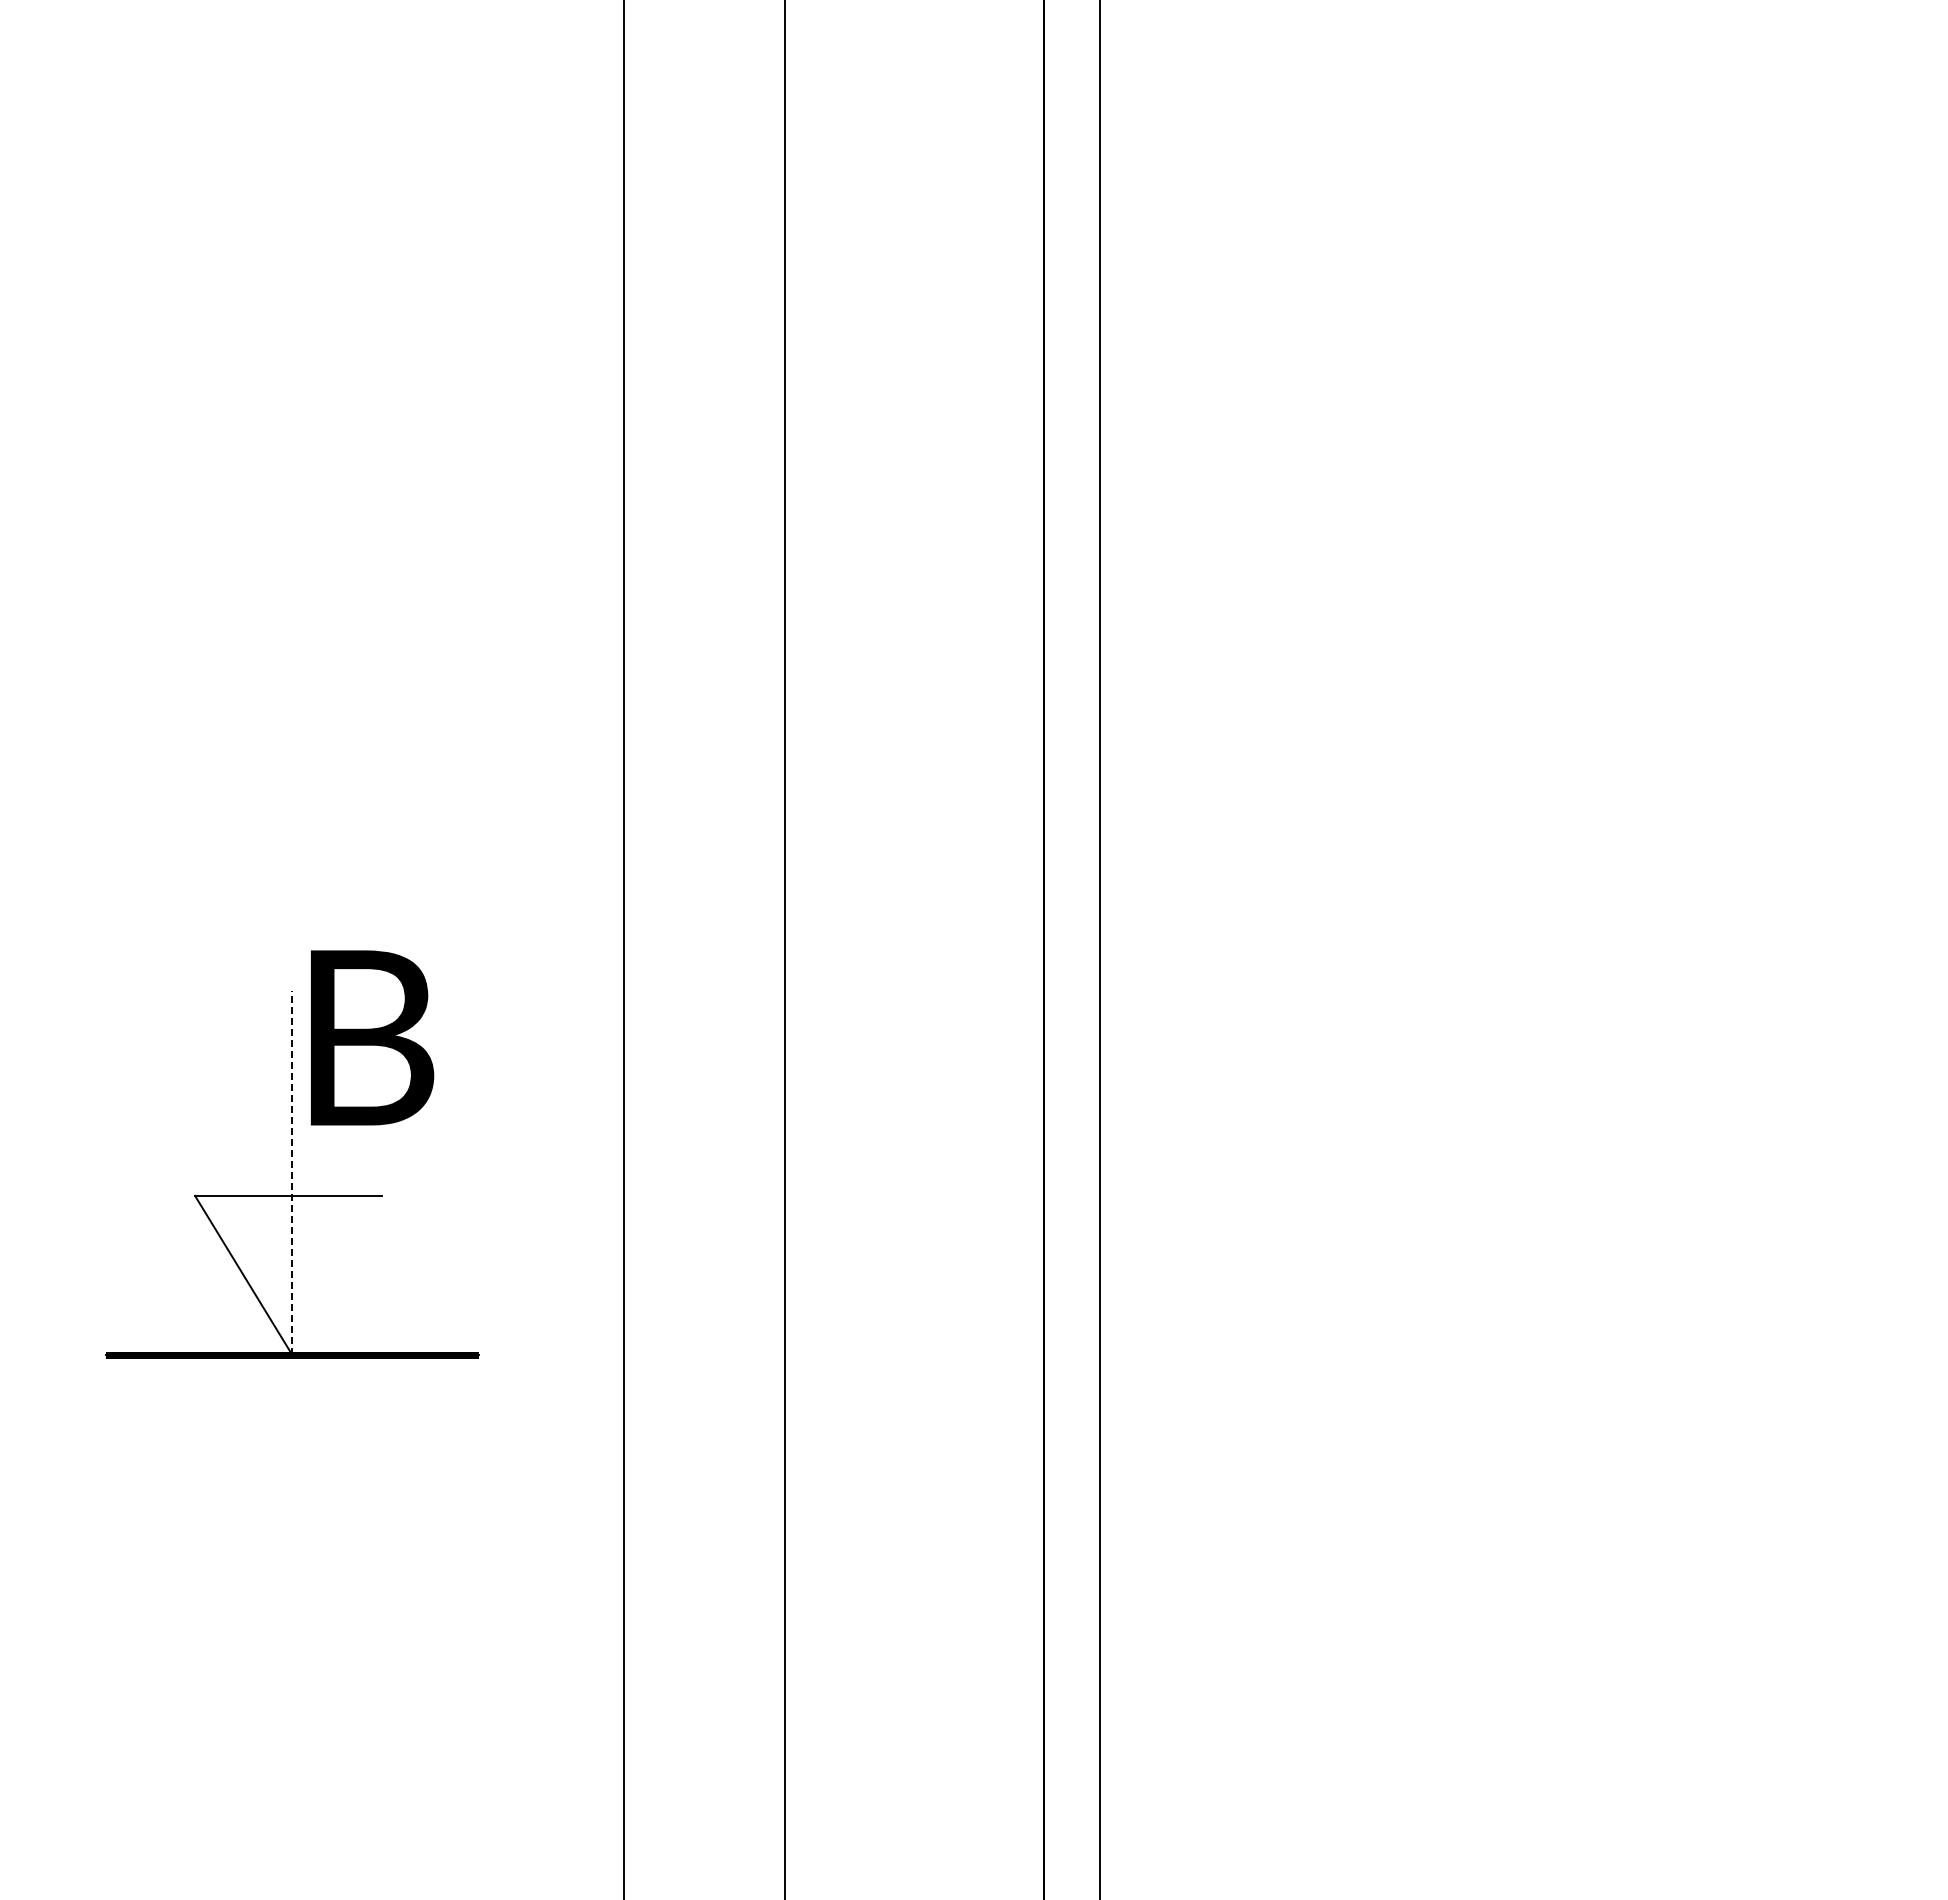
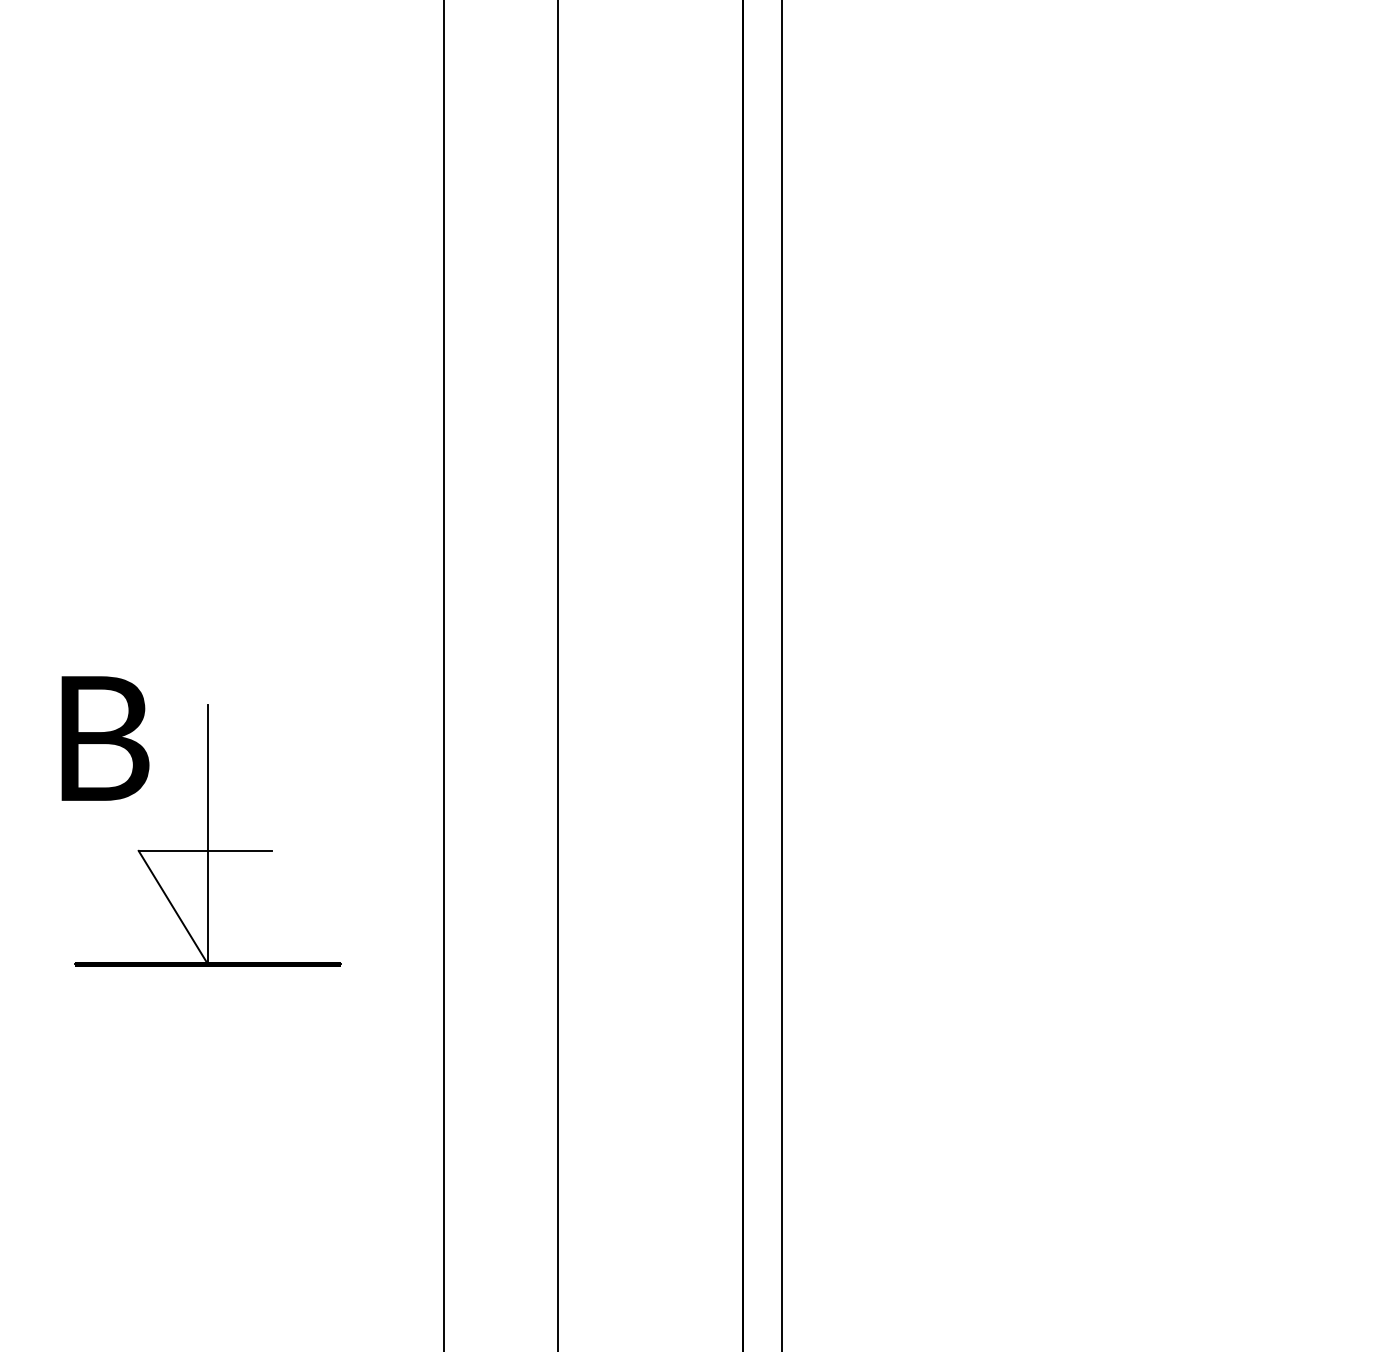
text: (372, 1037) -> (105, 738), moved
line: (292, 1172) -> (208, 834), dashed -> solid

